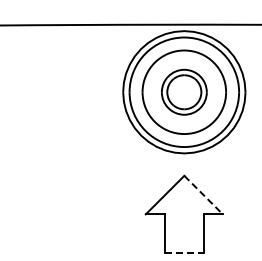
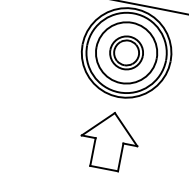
line: (203, 195) -> (125, 129), dashed -> solid
line: (184, 252) -> (104, 168), dashed -> solid

